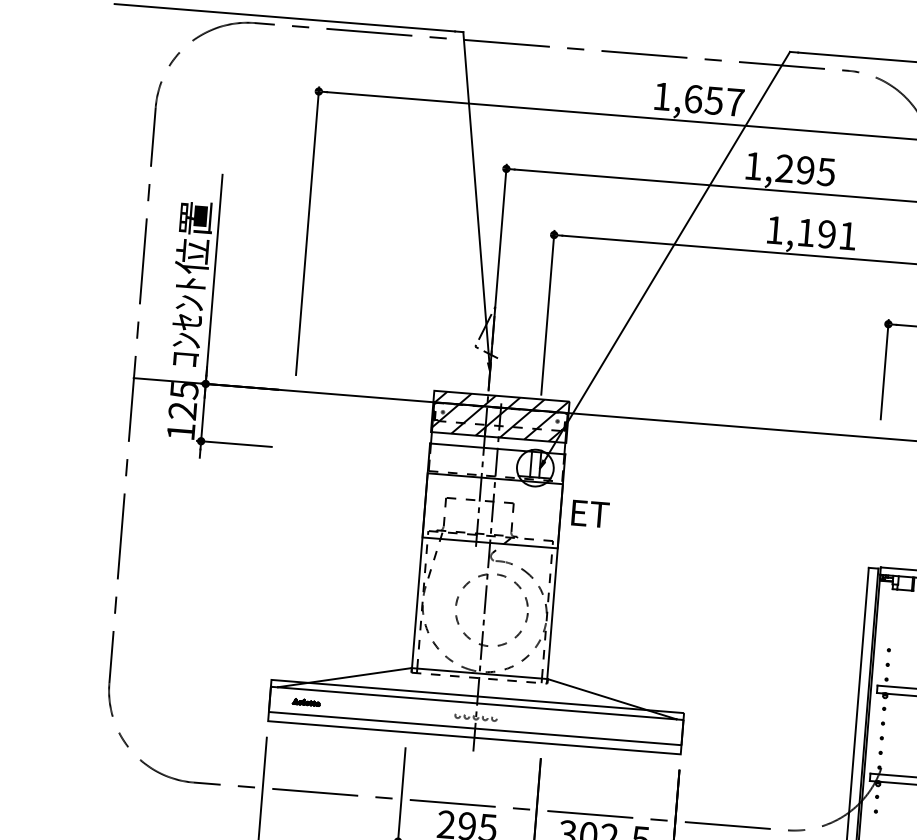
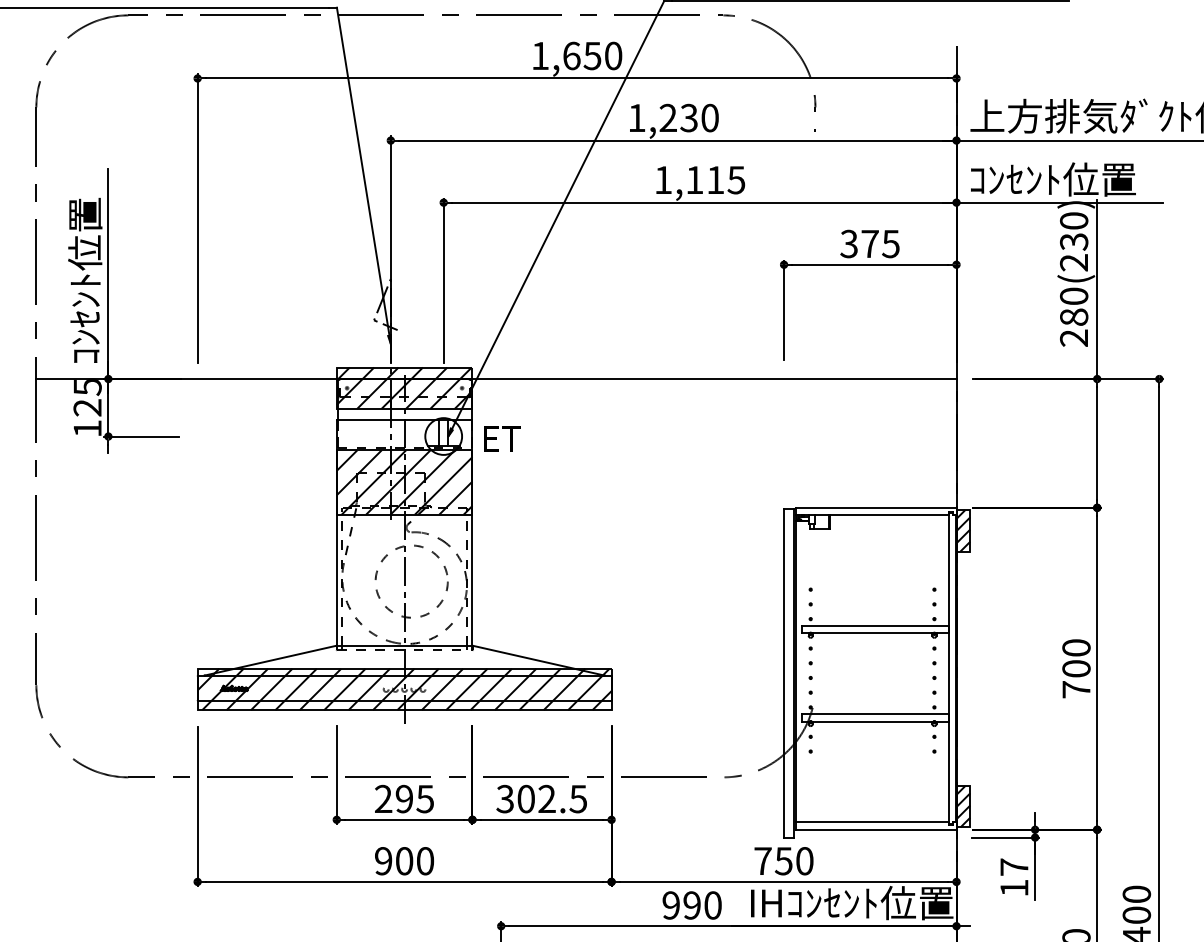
text: (735, 101) -> (613, 55), 1,657 -> 1,650
text: (815, 170) -> (699, 117), 1,295 -> 1,230
text: (837, 235) -> (726, 180), 1,191 -> 1,115
hatch: (492, 510) -> (404, 482), added
text: (590, 513) -> (502, 438), moved
hatch: (476, 717) -> (404, 689), added

